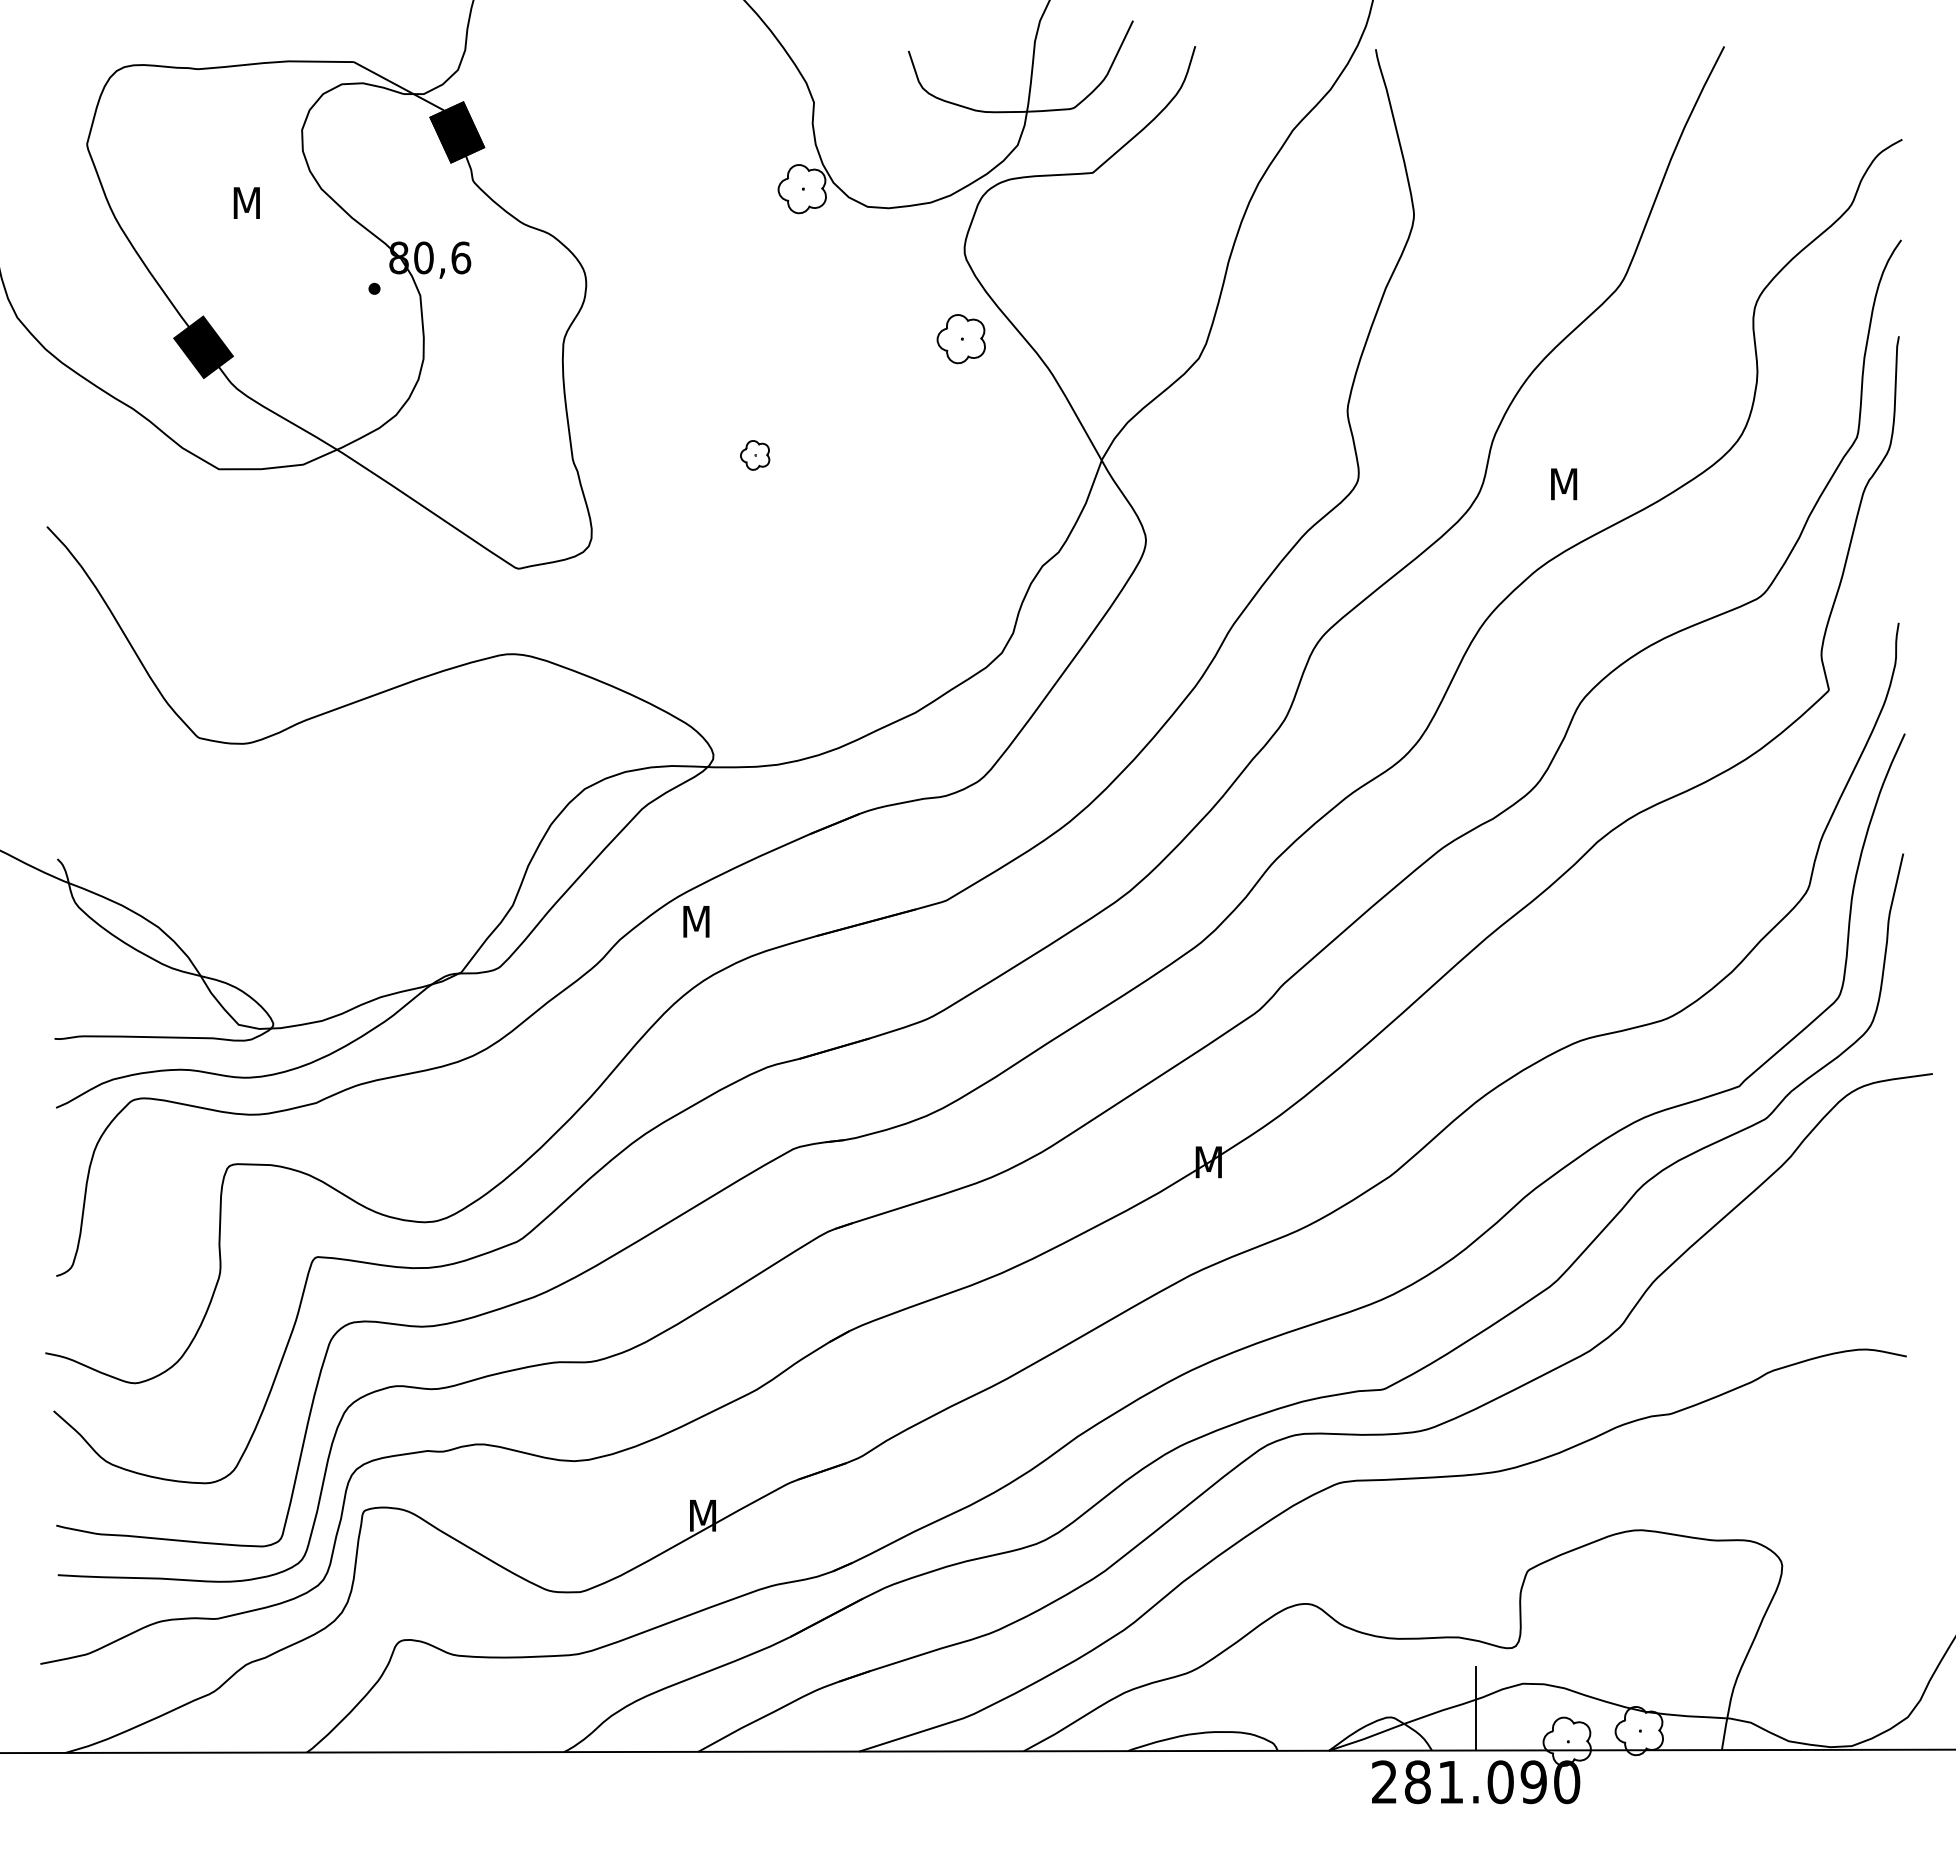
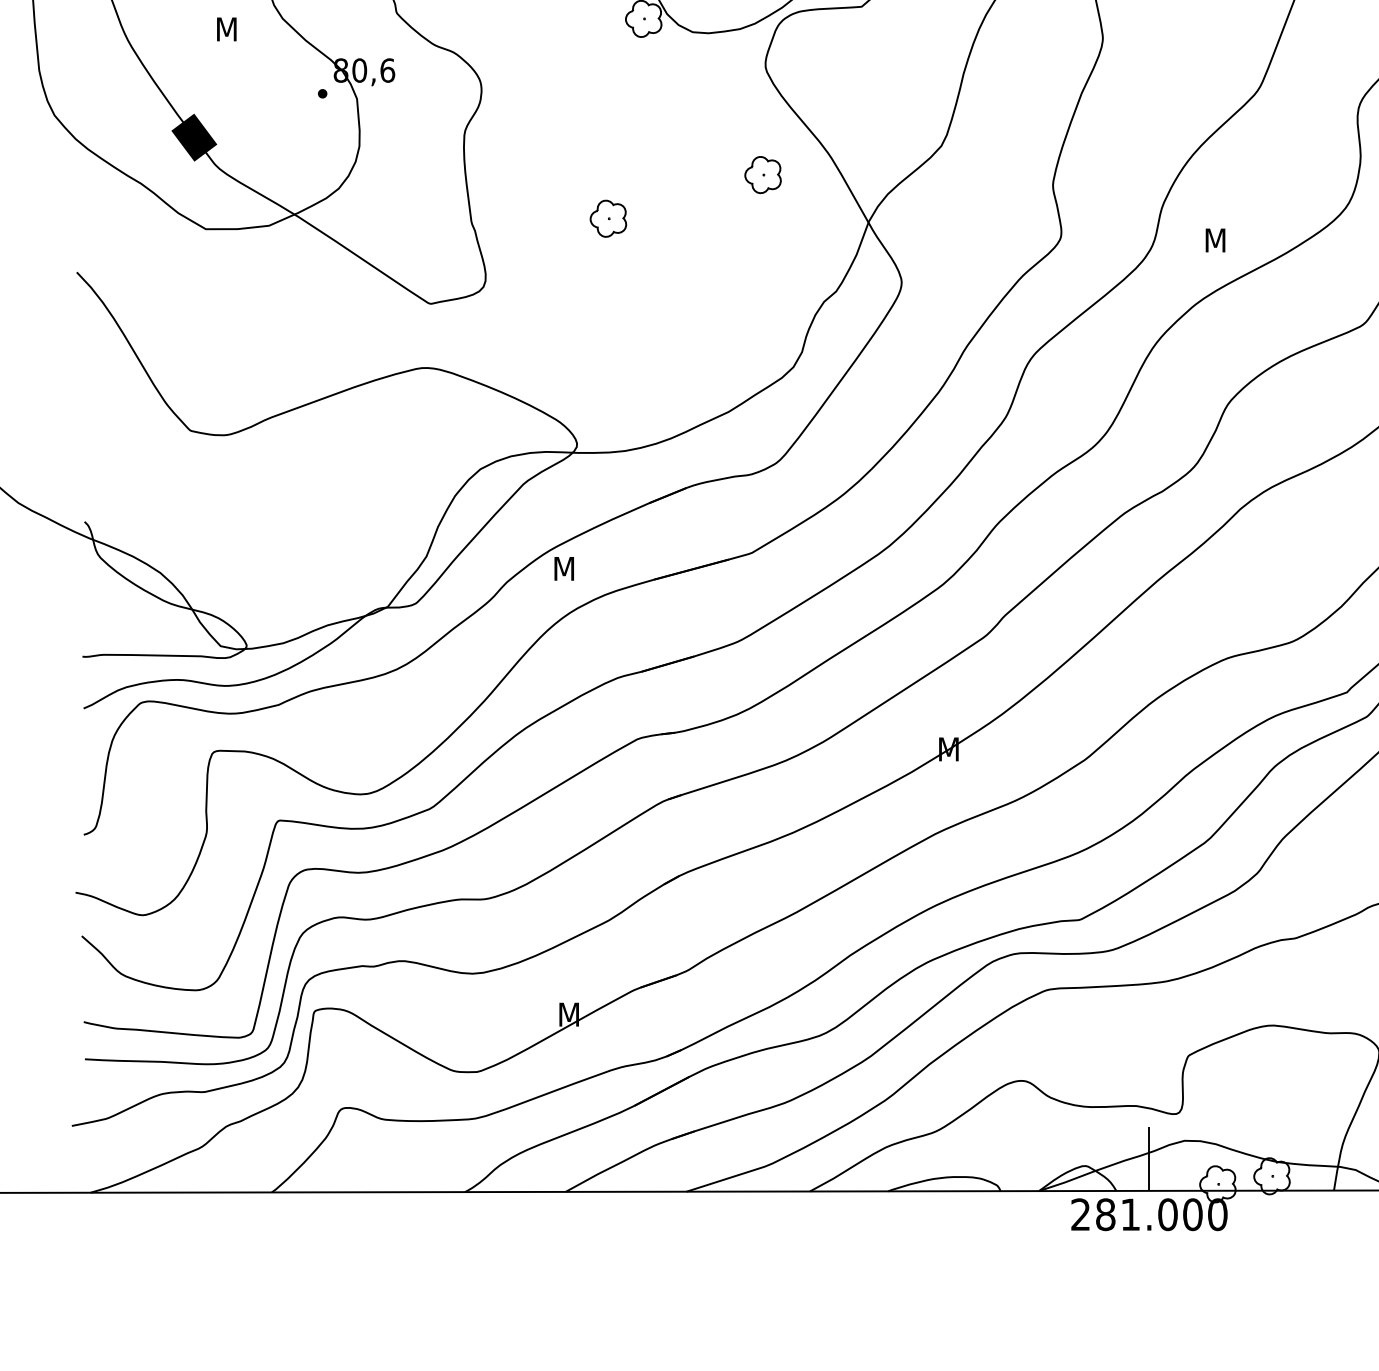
part: (960, 339) -> (762, 175), moved
part: (754, 455) -> (607, 218), size x1.67
text: (1533, 1782) -> (1192, 1214), 281.090 -> 281.000

